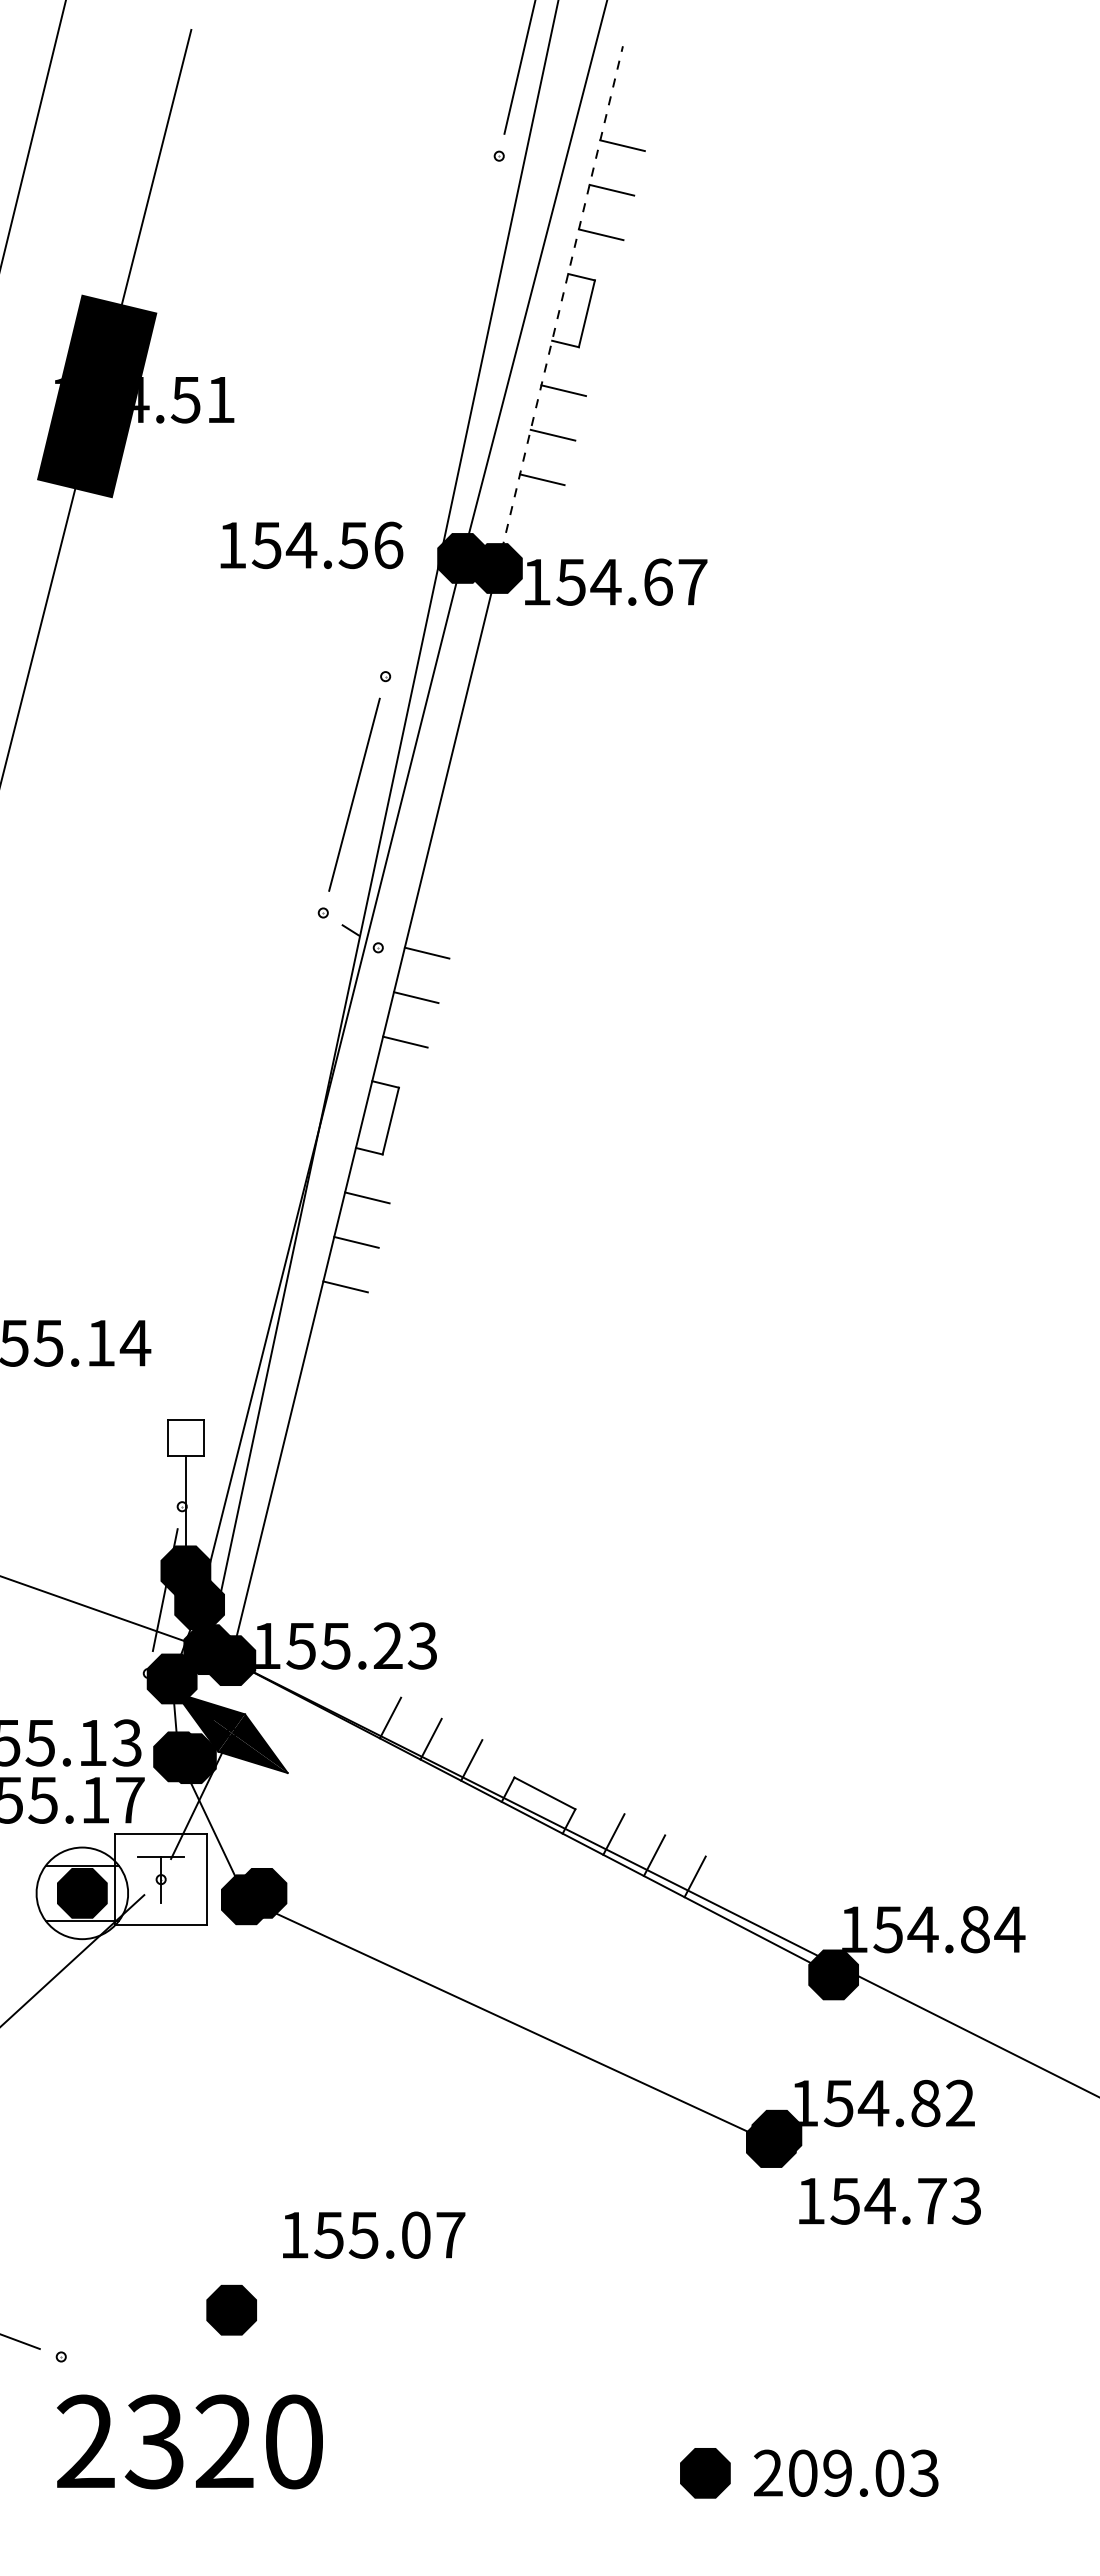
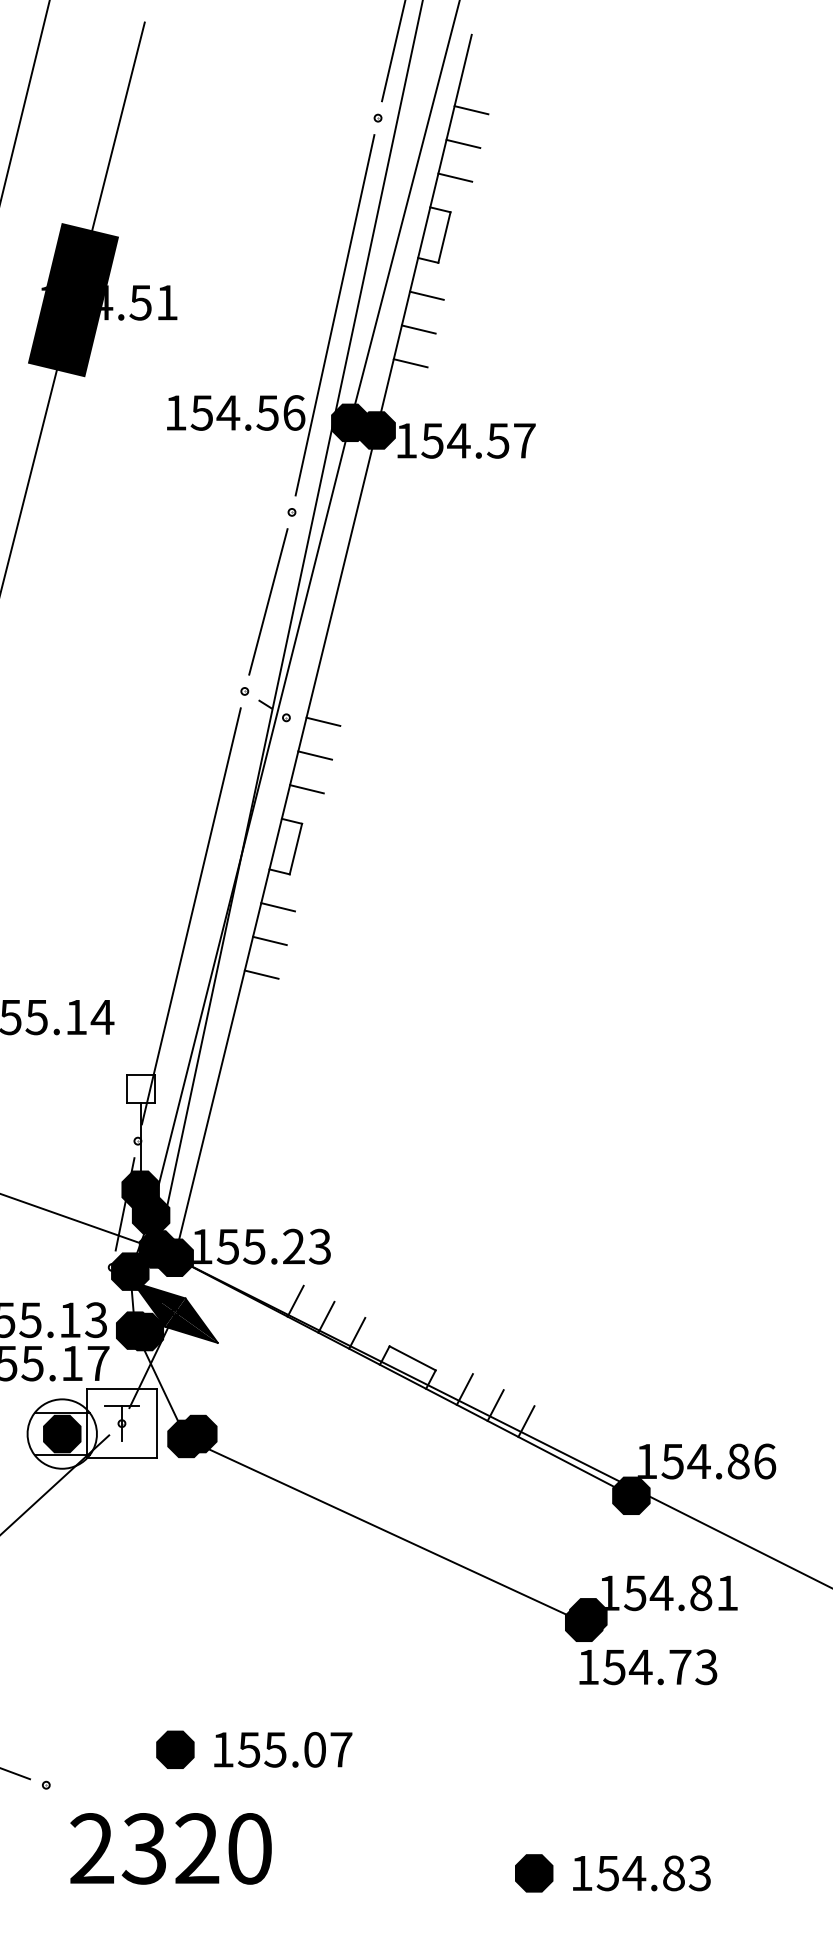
line: (560, 307) -> (424, 232), dashed -> solid
line: (442, 416) -> (335, 315), added
text: (657, 581) -> (497, 440), 154.67 -> 154.57
line: (252, 1209) -> (191, 916), added
text: (1009, 1929) -> (764, 1461), 154.84 -> 154.86
text: (960, 2102) -> (727, 1592), 154.82 -> 154.81
text: (889, 2200) -> (647, 1666), moved
text: (374, 2234) -> (283, 1749), moved
text: (189, 2441) -> (170, 1848), moved
text: (829, 2472) -> (628, 1872), 209.03 -> 154.83

